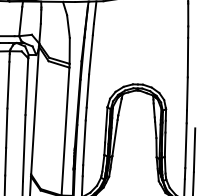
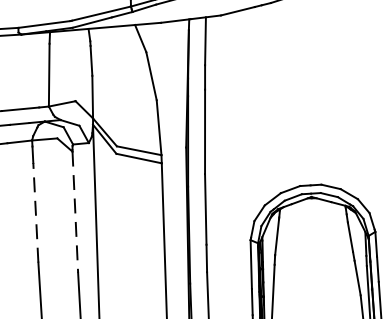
line: (8, 84) -> (35, 211), solid -> dashed
line: (26, 87) -> (74, 214), solid -> dashed

